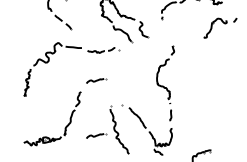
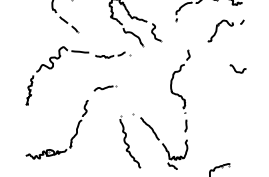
part: (223, 23) -> (229, 25), moved
part: (218, 62) -> (237, 68), added
part: (96, 136) -> (105, 148), removed

